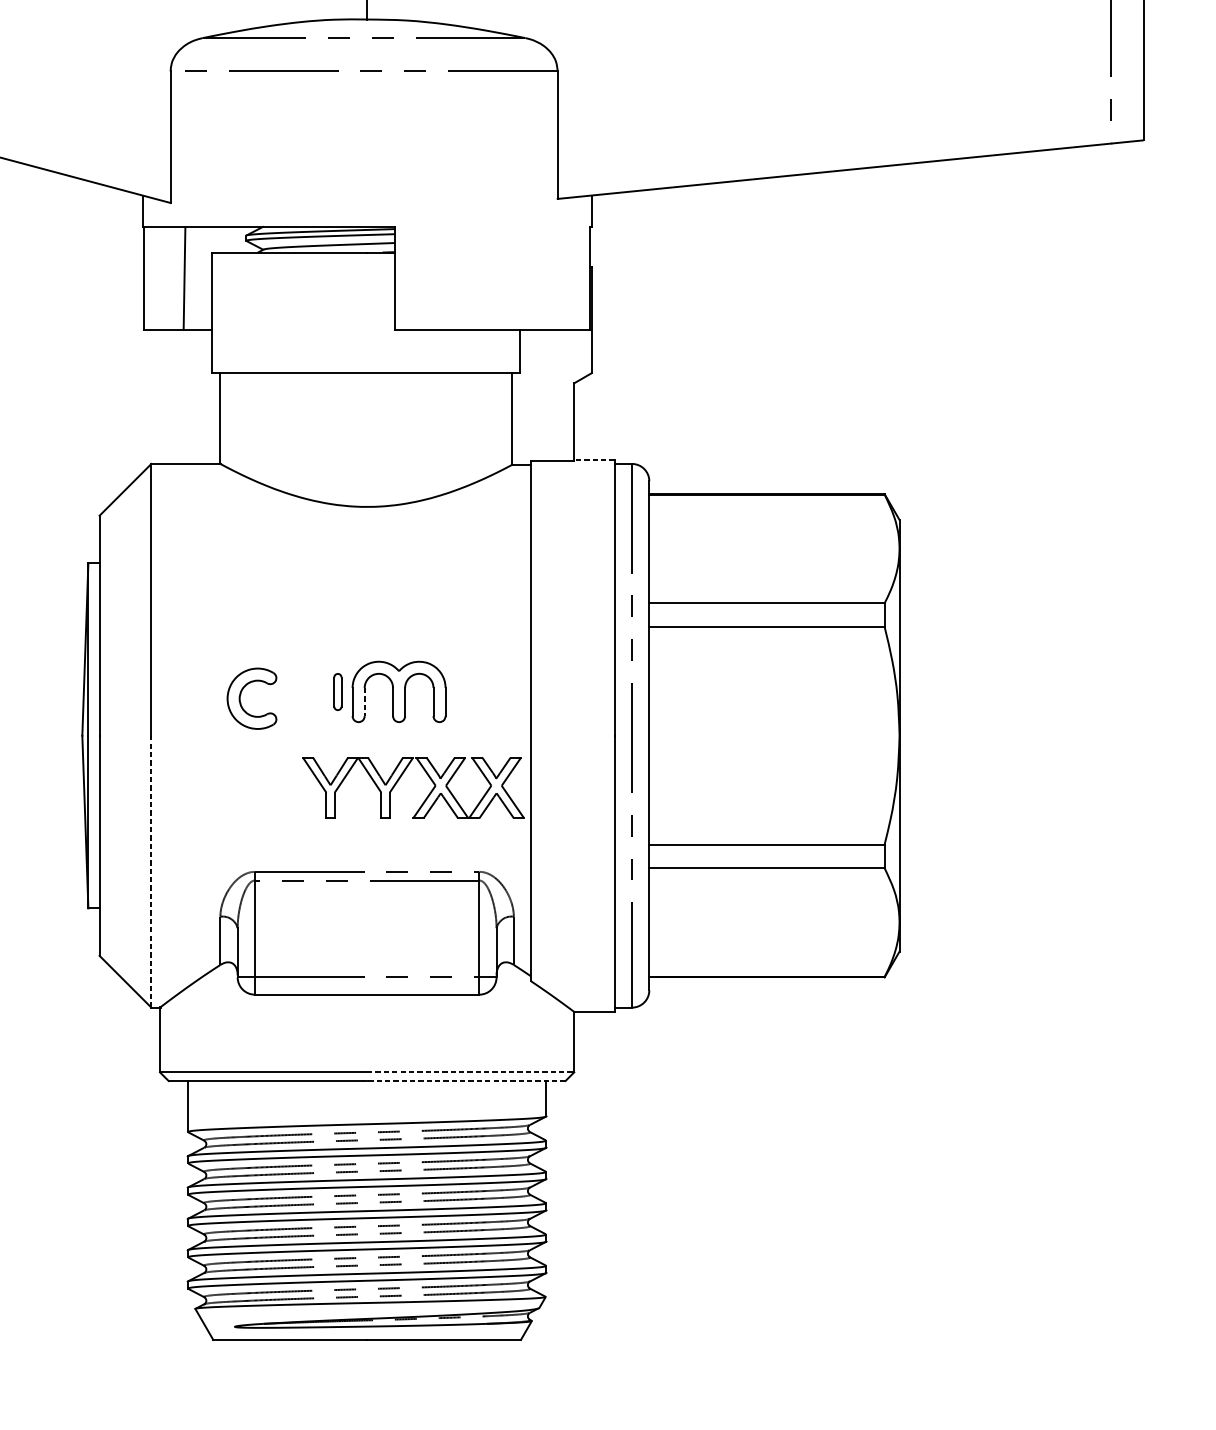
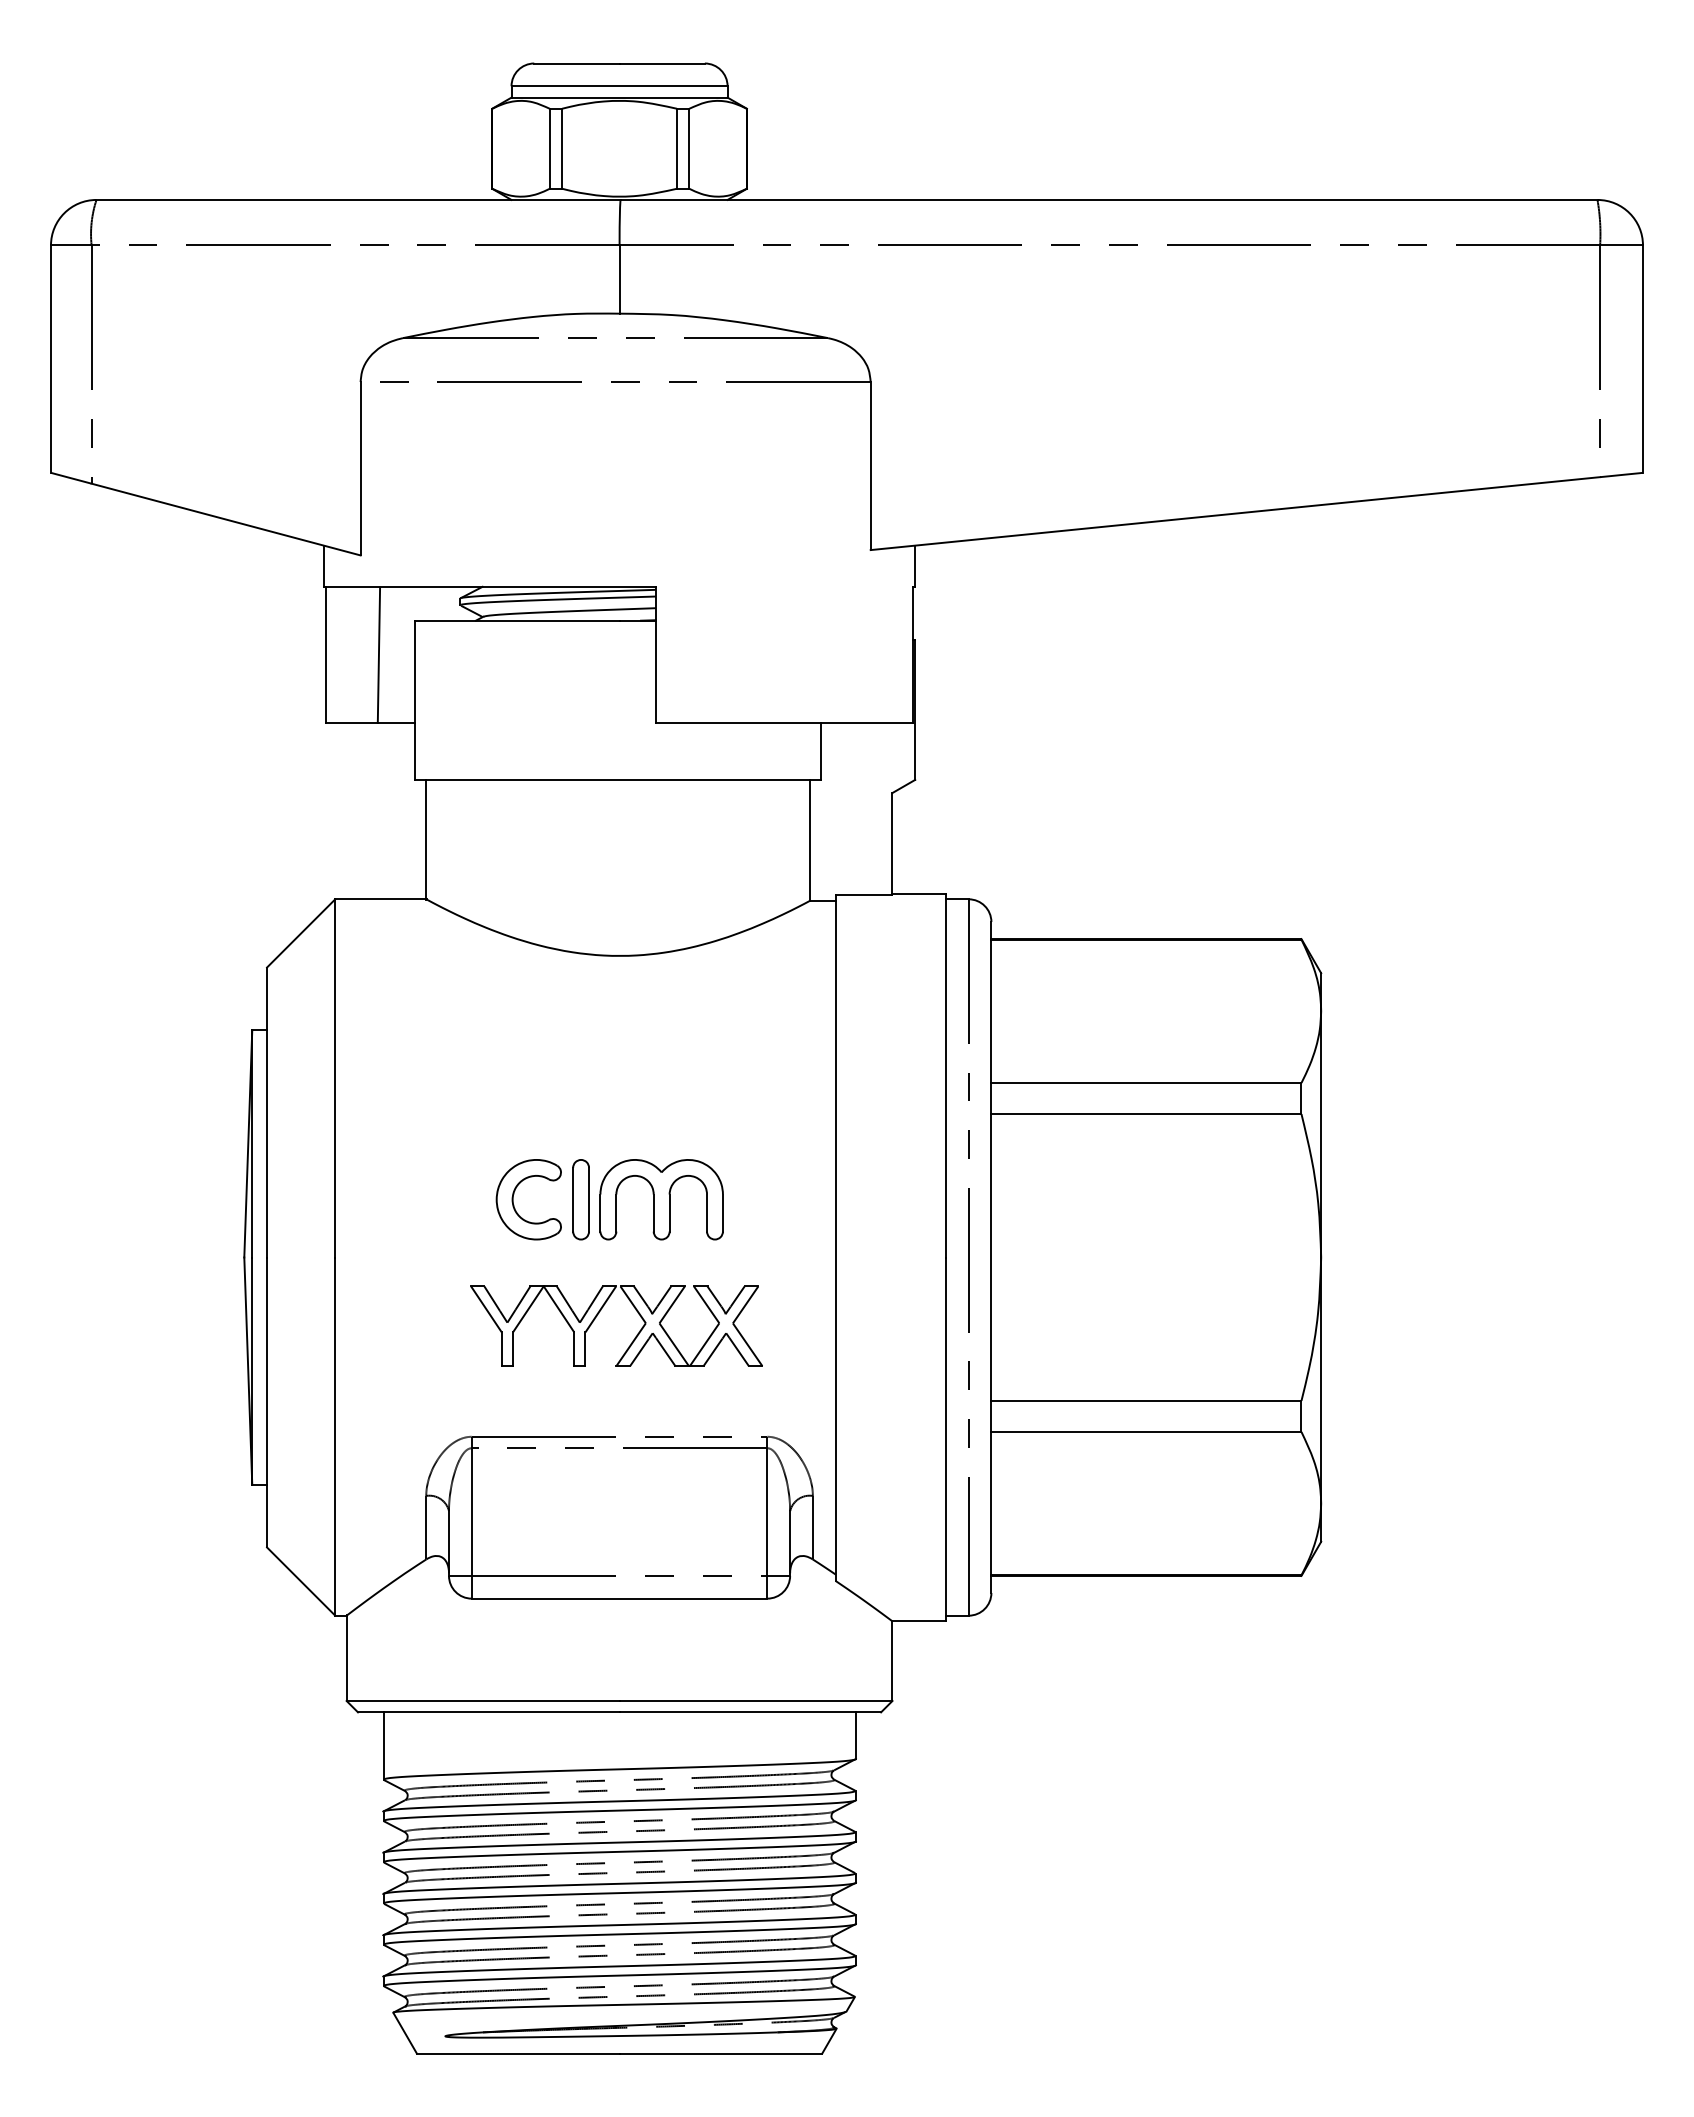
line: (594, 459) -> (919, 893), dashed -> solid
part: (337, 691) -> (580, 1199), size x1.67
part: (241, 694) -> (514, 1194), moved
line: (364, 702) -> (616, 1213), dashed -> solid
part: (400, 778) -> (599, 1313), moved
line: (151, 871) -> (335, 1436), dashed -> solid
line: (471, 1071) -> (756, 1700), dashed -> solid
line: (466, 1081) -> (750, 1712), dashed -> solid

